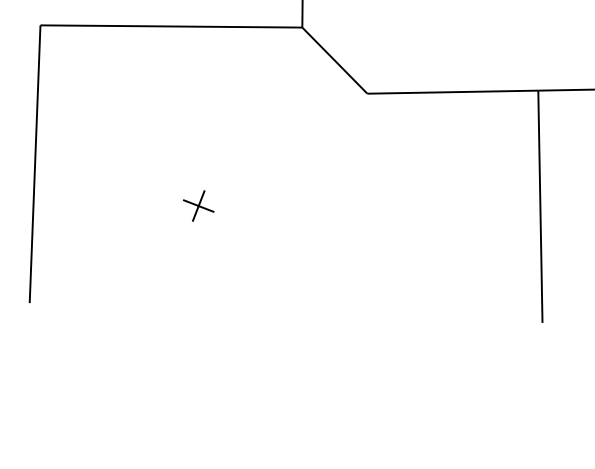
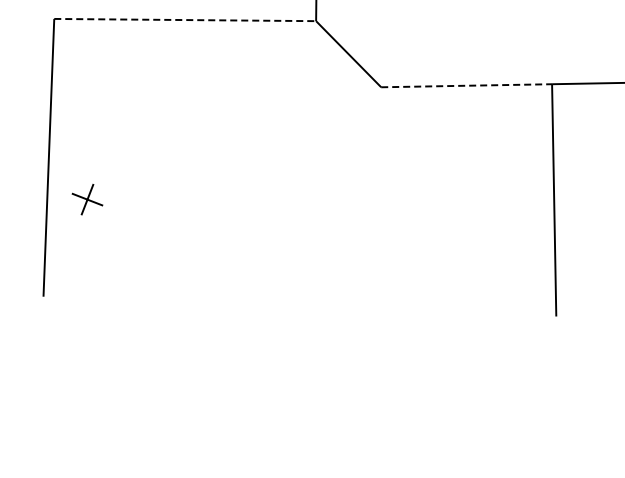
line: (171, 26) -> (185, 20), solid -> dashed
line: (453, 91) -> (467, 85), solid -> dashed
part: (198, 205) -> (87, 199), moved

